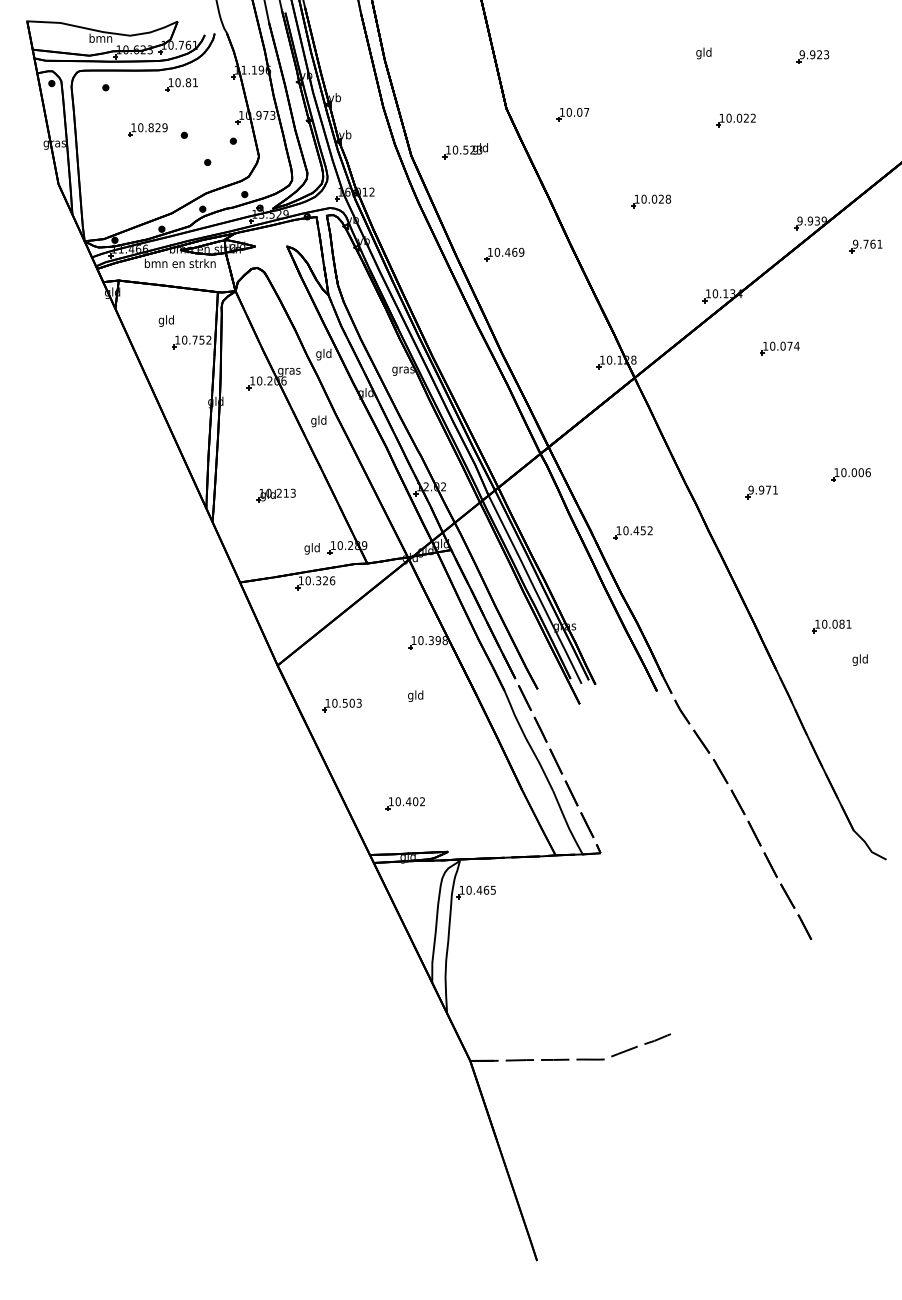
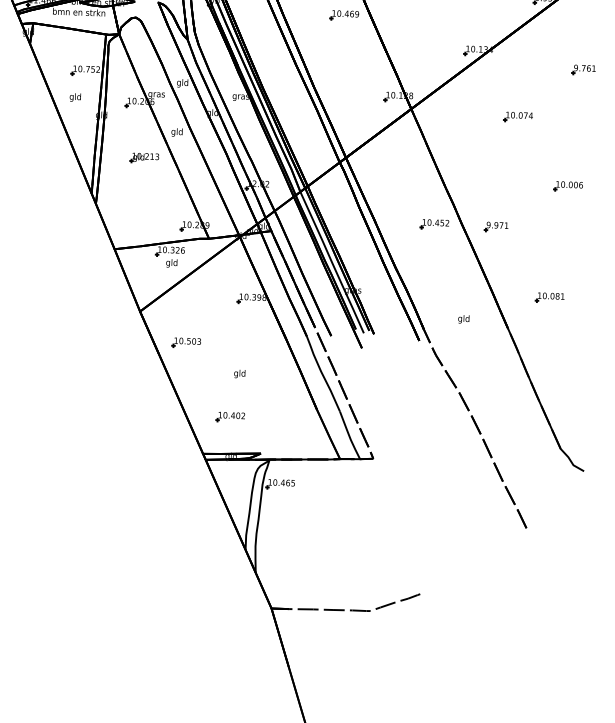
part: (865, 246) -> (583, 69), moved
part: (504, 254) -> (344, 15), moved
text: (165, 320) -> (74, 97), moved
part: (779, 348) -> (518, 117), moved
part: (761, 492) -> (496, 227), moved
part: (275, 495) -> (144, 158), moved
part: (632, 532) -> (434, 224), moved
text: (311, 548) -> (171, 263), moved
text: (859, 659) -> (463, 318), moved
text: (415, 695) -> (239, 373), moved

